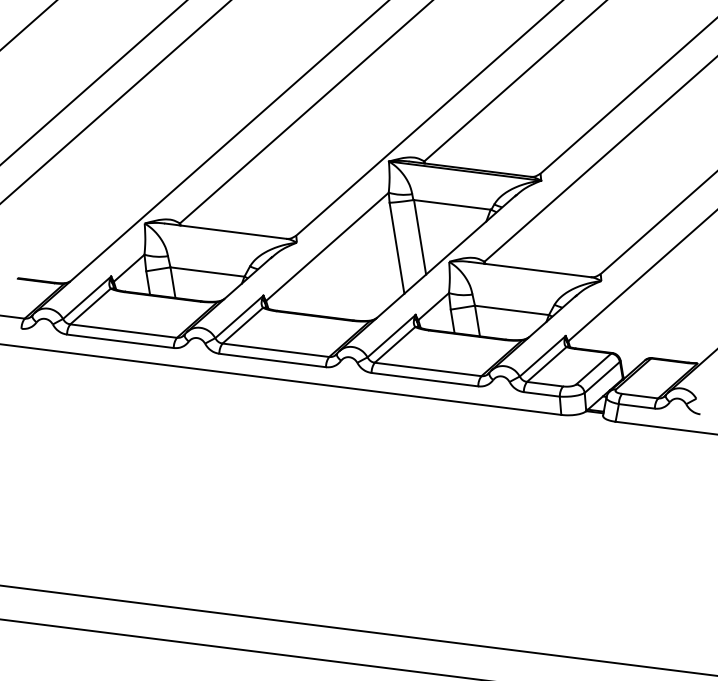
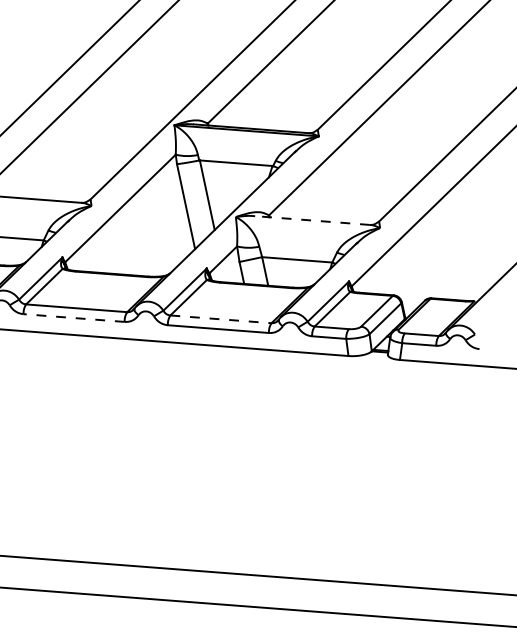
line: (530, 269) -> (312, 220), solid -> dashed
line: (272, 360) -> (73, 318), solid -> dashed
line: (428, 369) -> (221, 319), solid -> dashed

